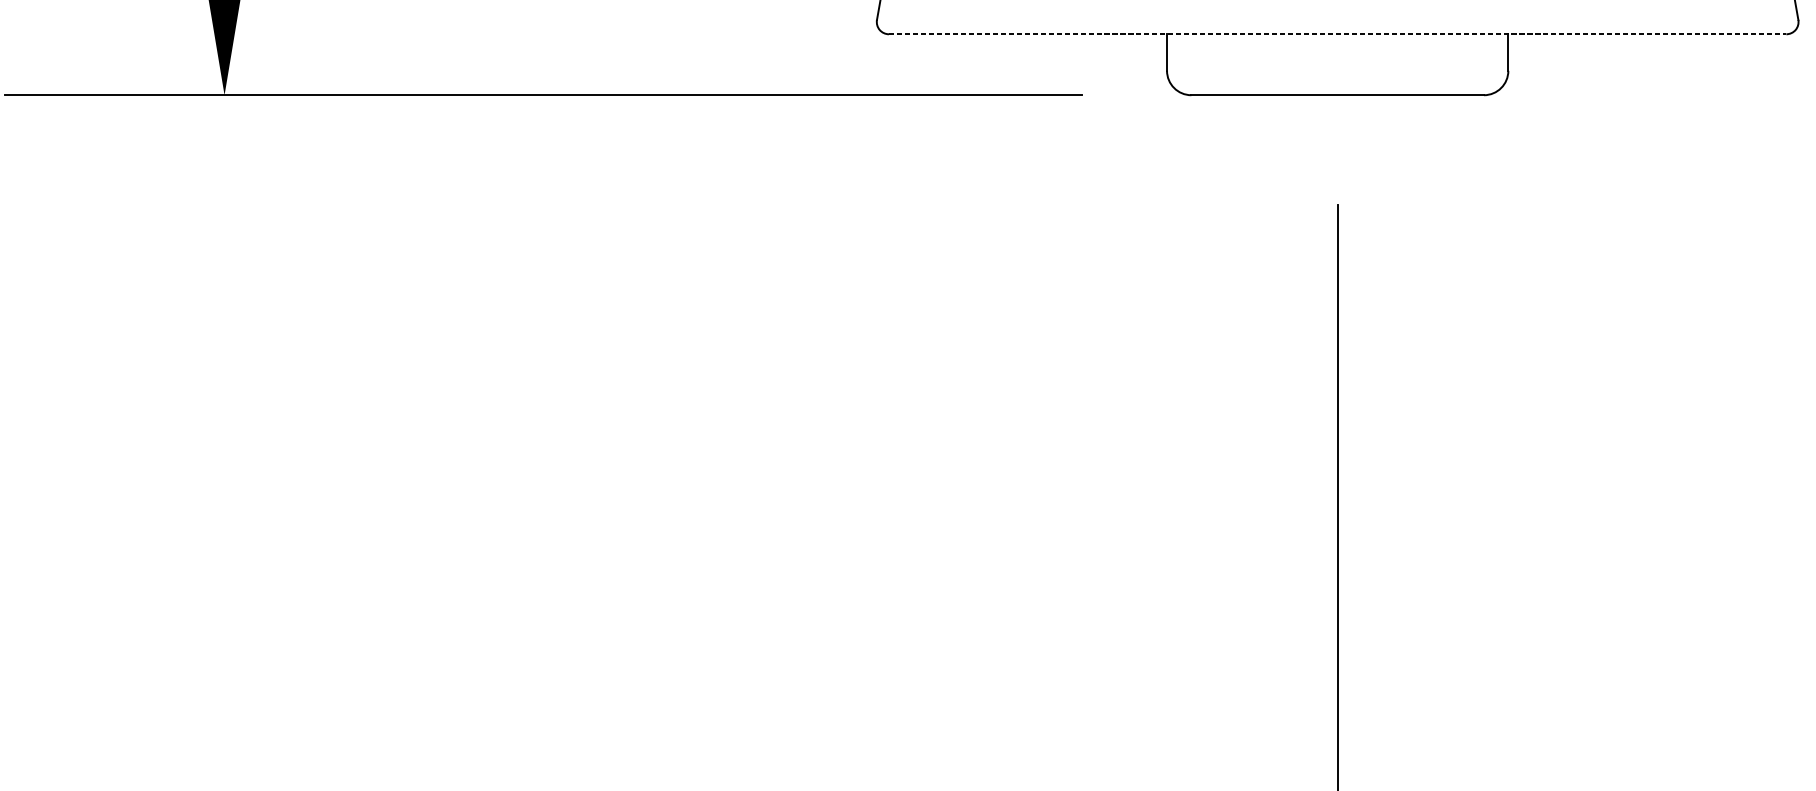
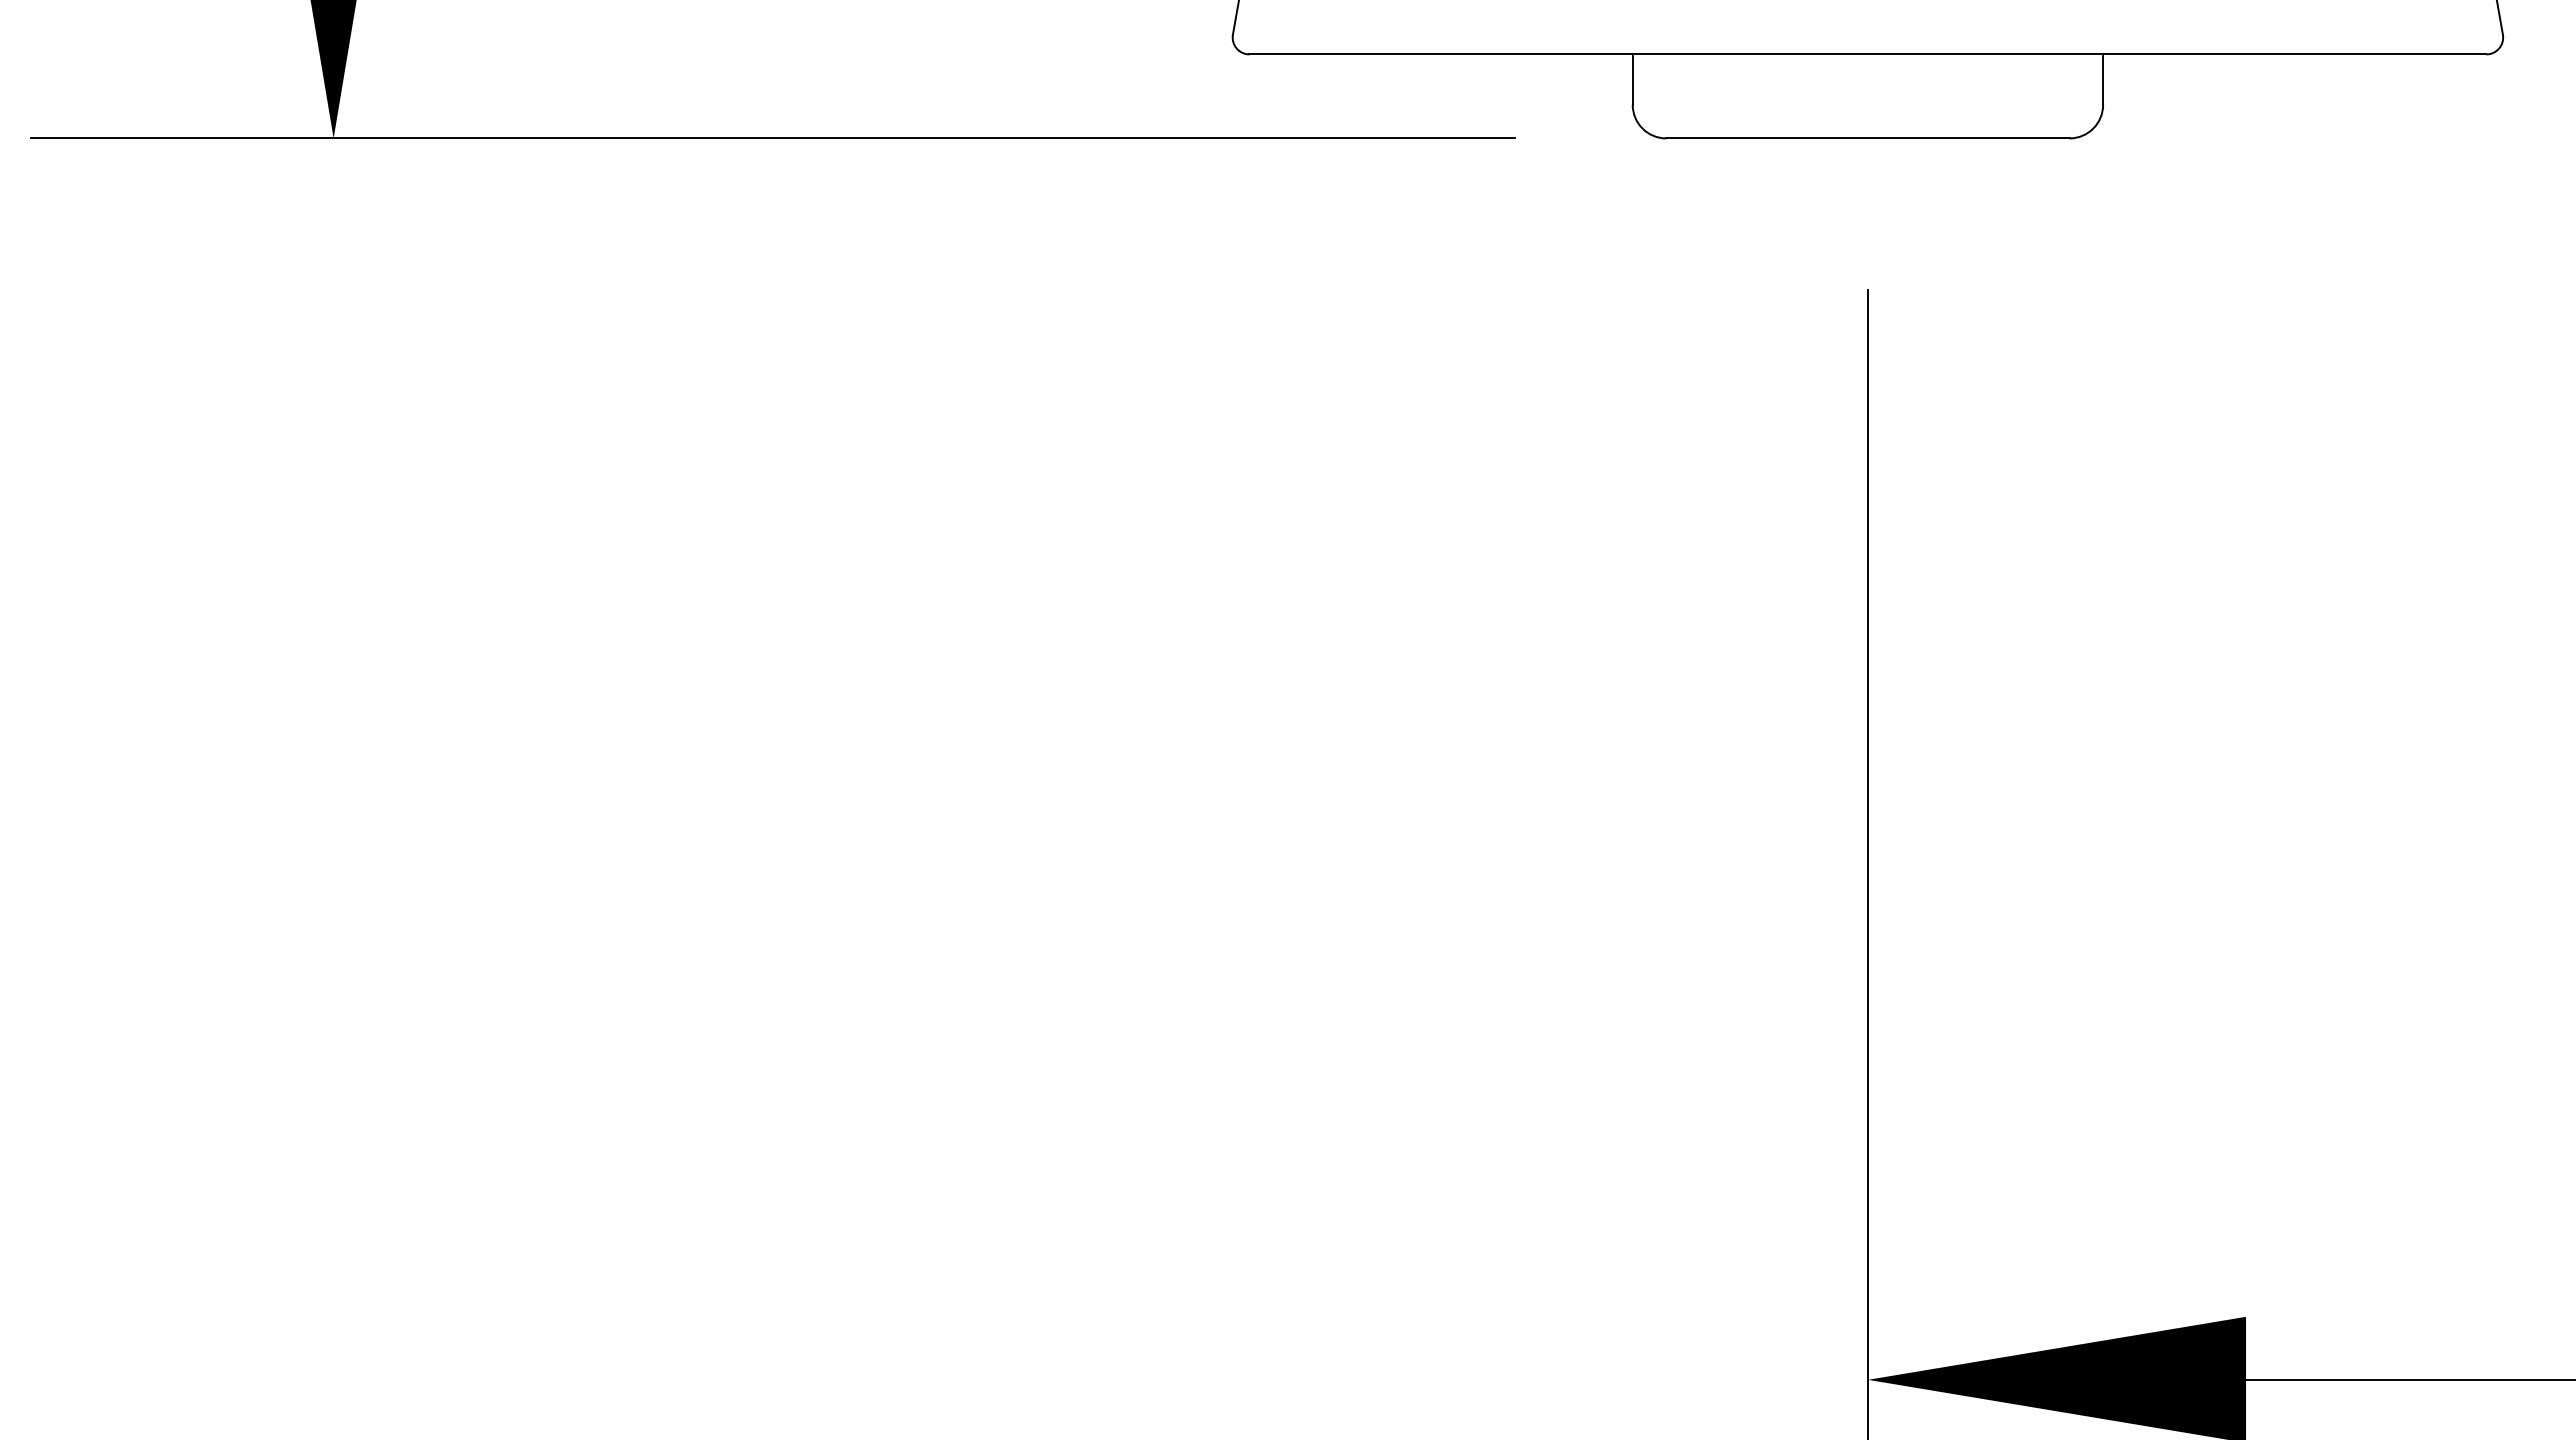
line: (1338, 34) -> (1868, 54), dashed -> solid

